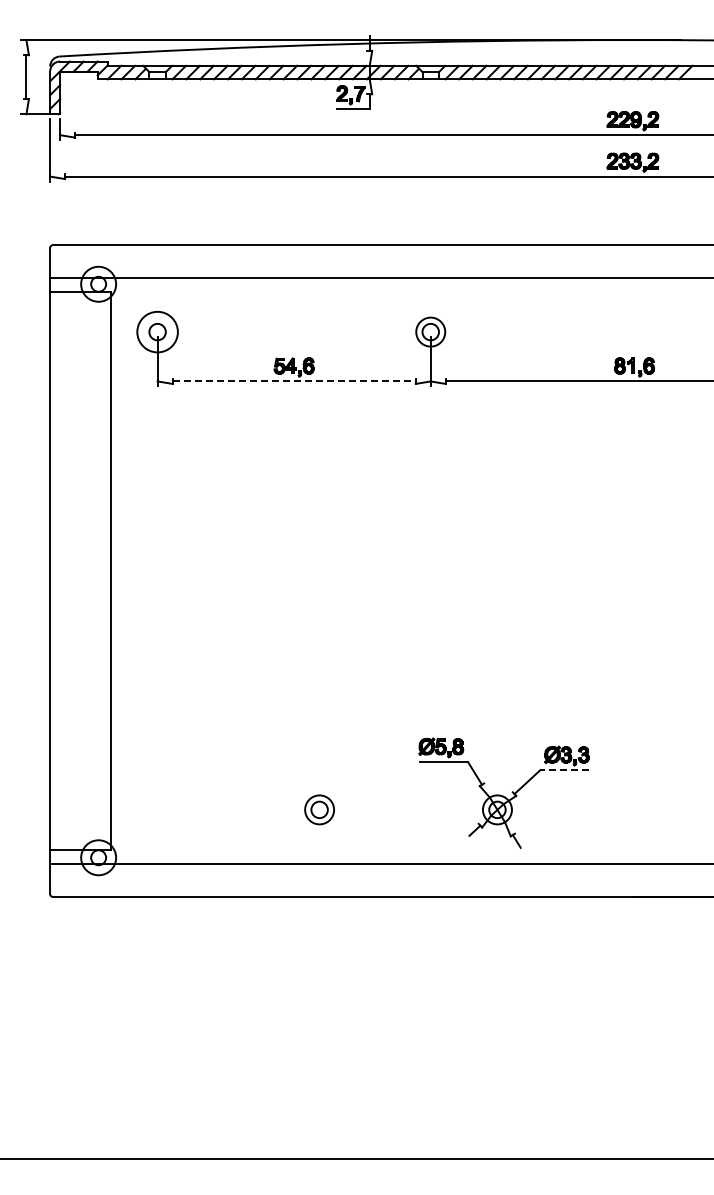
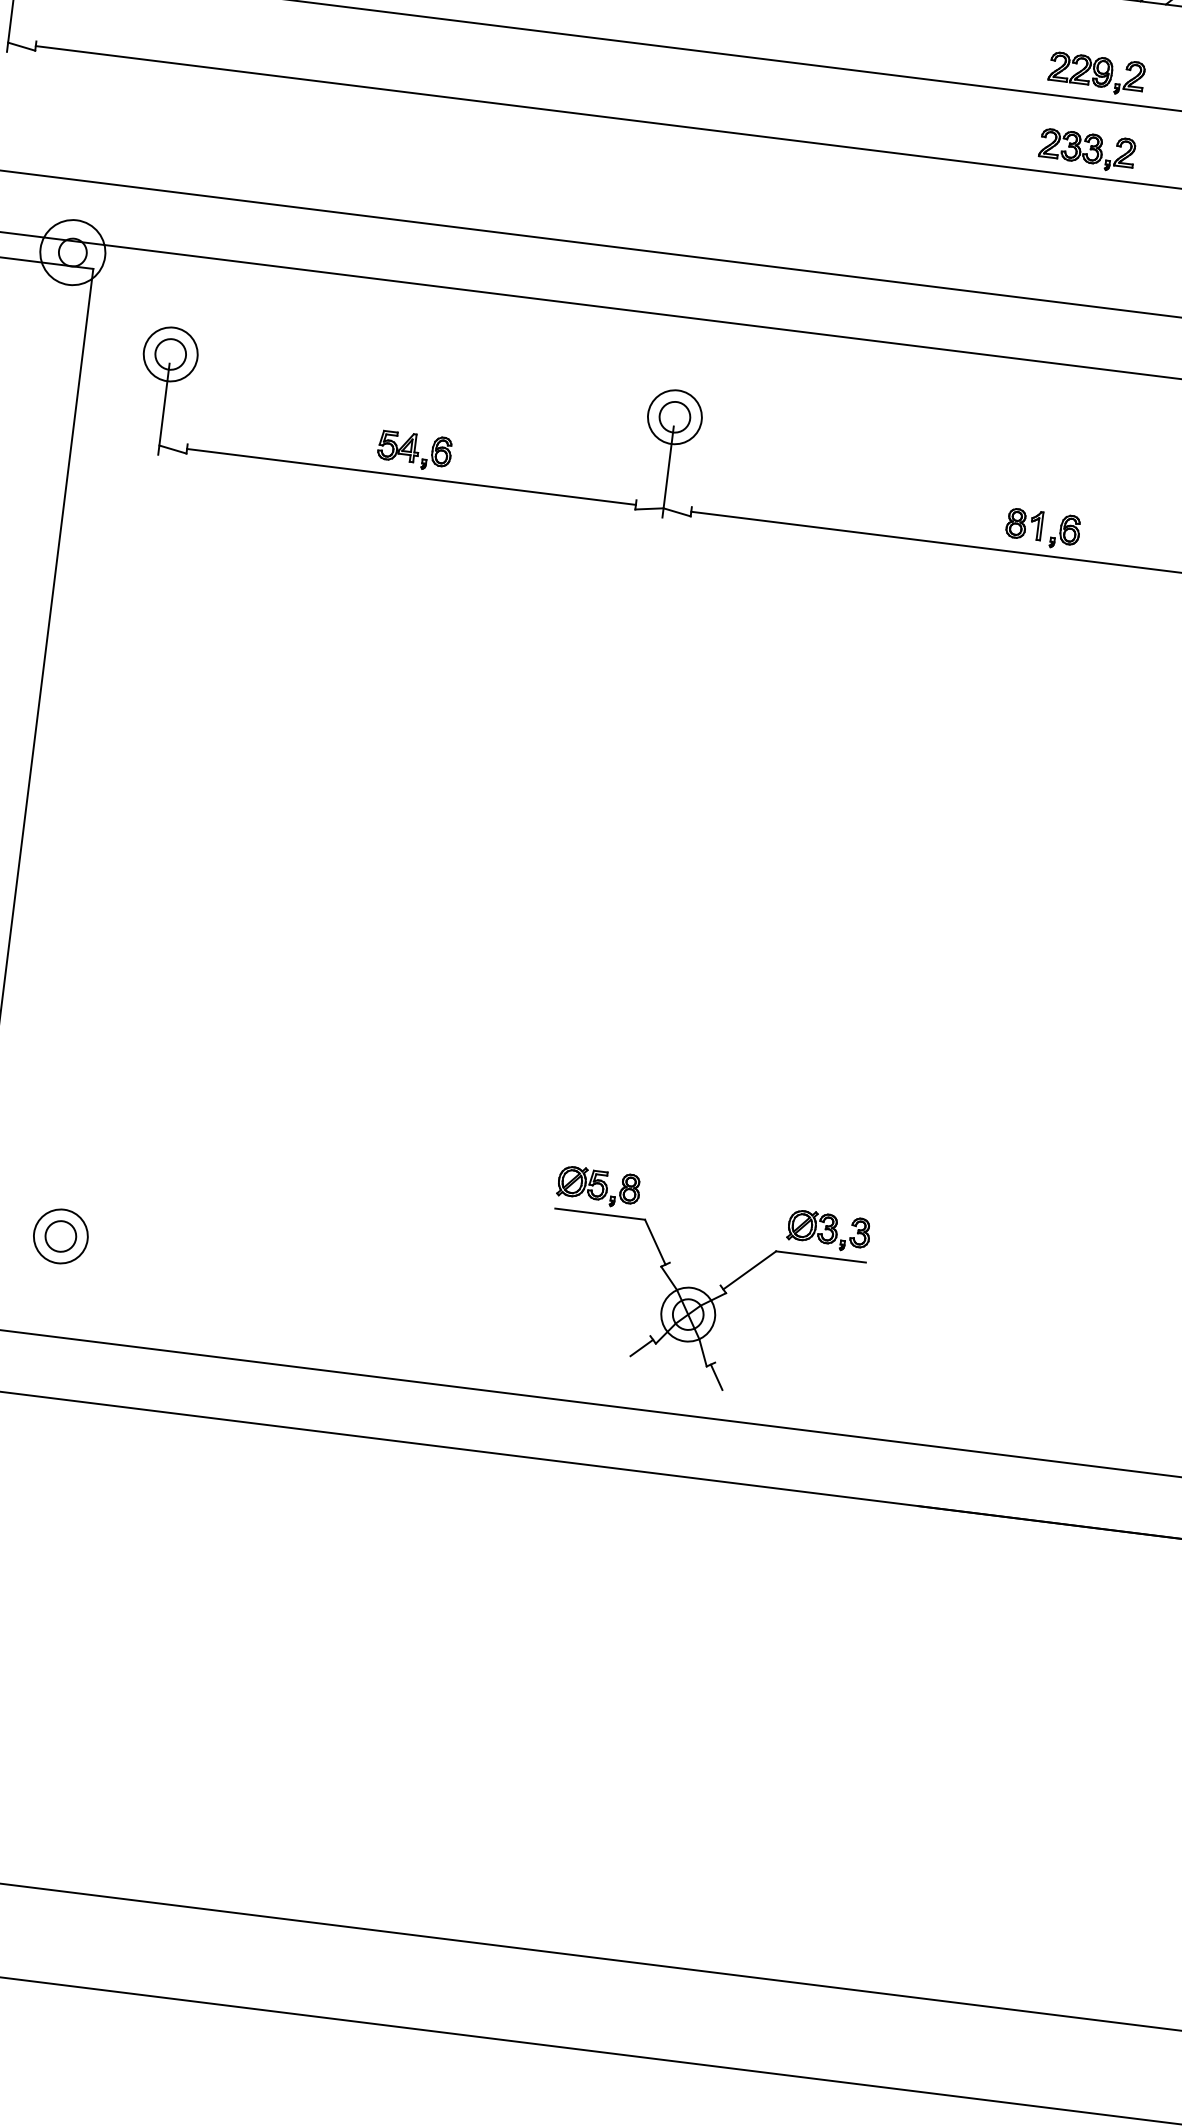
circle: (157, 331) -> (170, 353), size x0.71
line: (294, 381) -> (412, 477), dashed -> solid
line: (563, 770) -> (819, 1257), dashed -> solid
part: (319, 809) -> (60, 1235), moved

